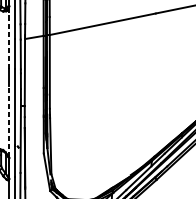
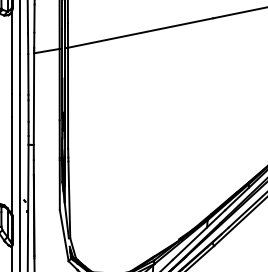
line: (9, 37) -> (12, 51), dashed -> solid
line: (9, 121) -> (12, 165), dashed -> solid

